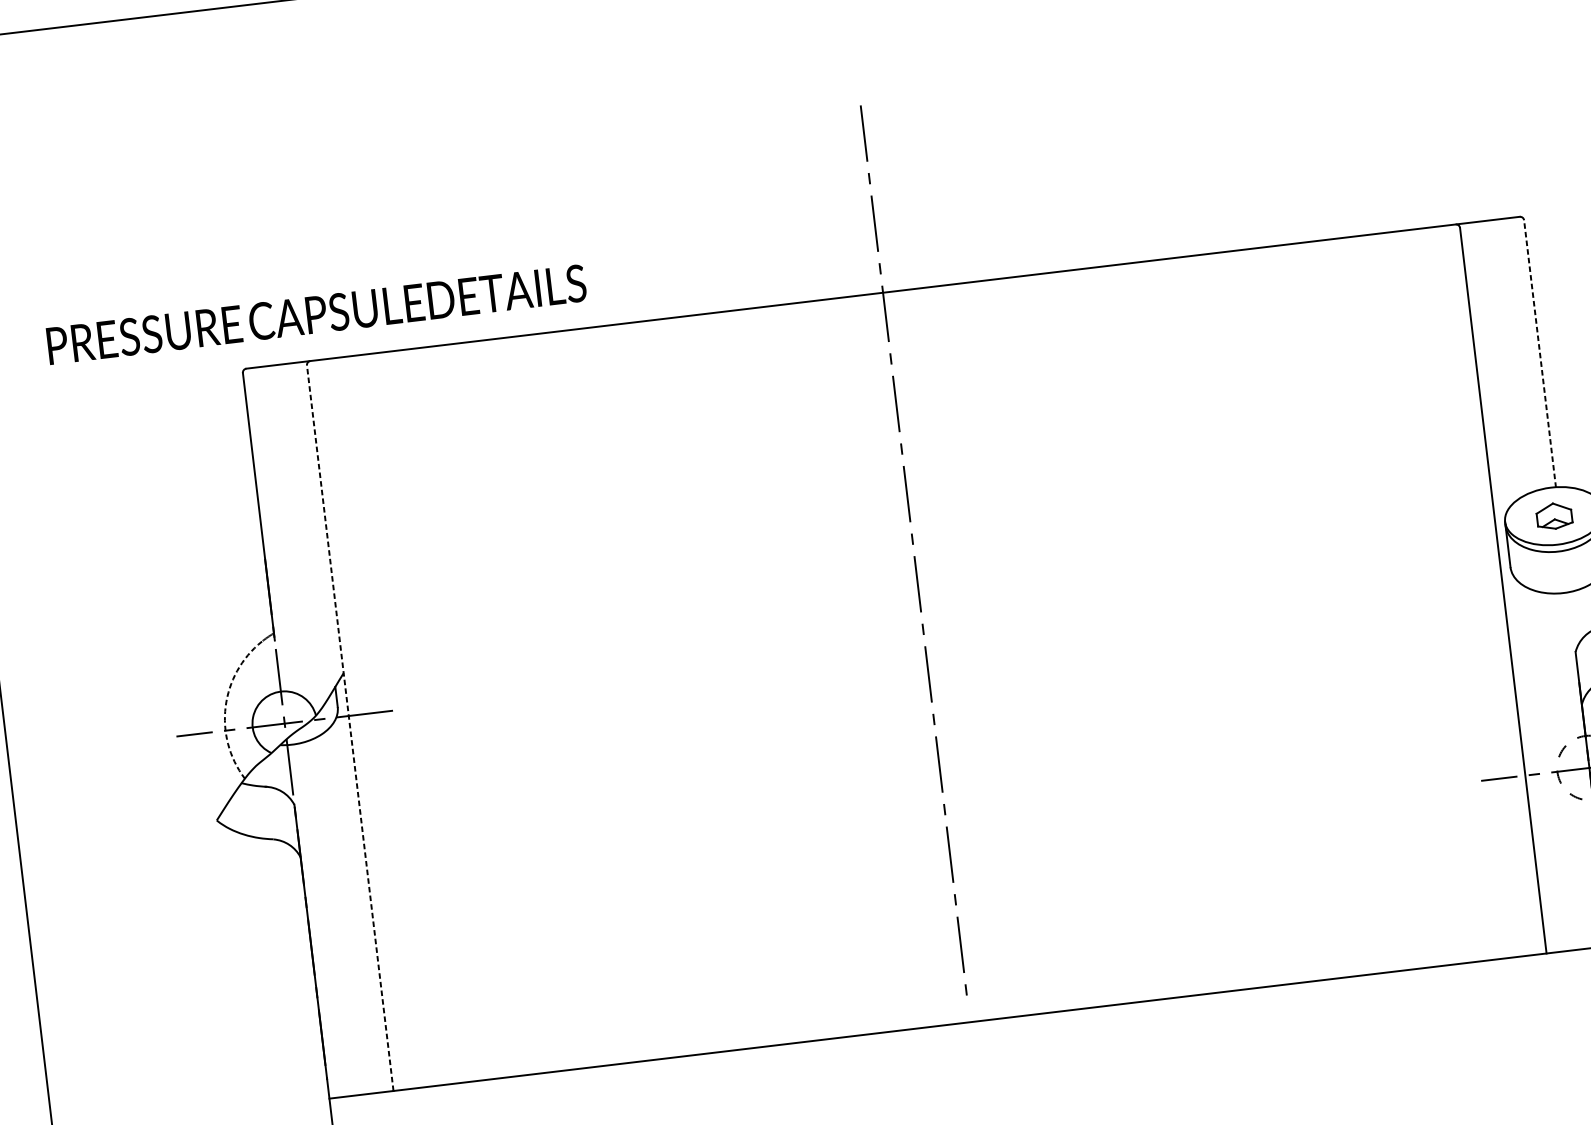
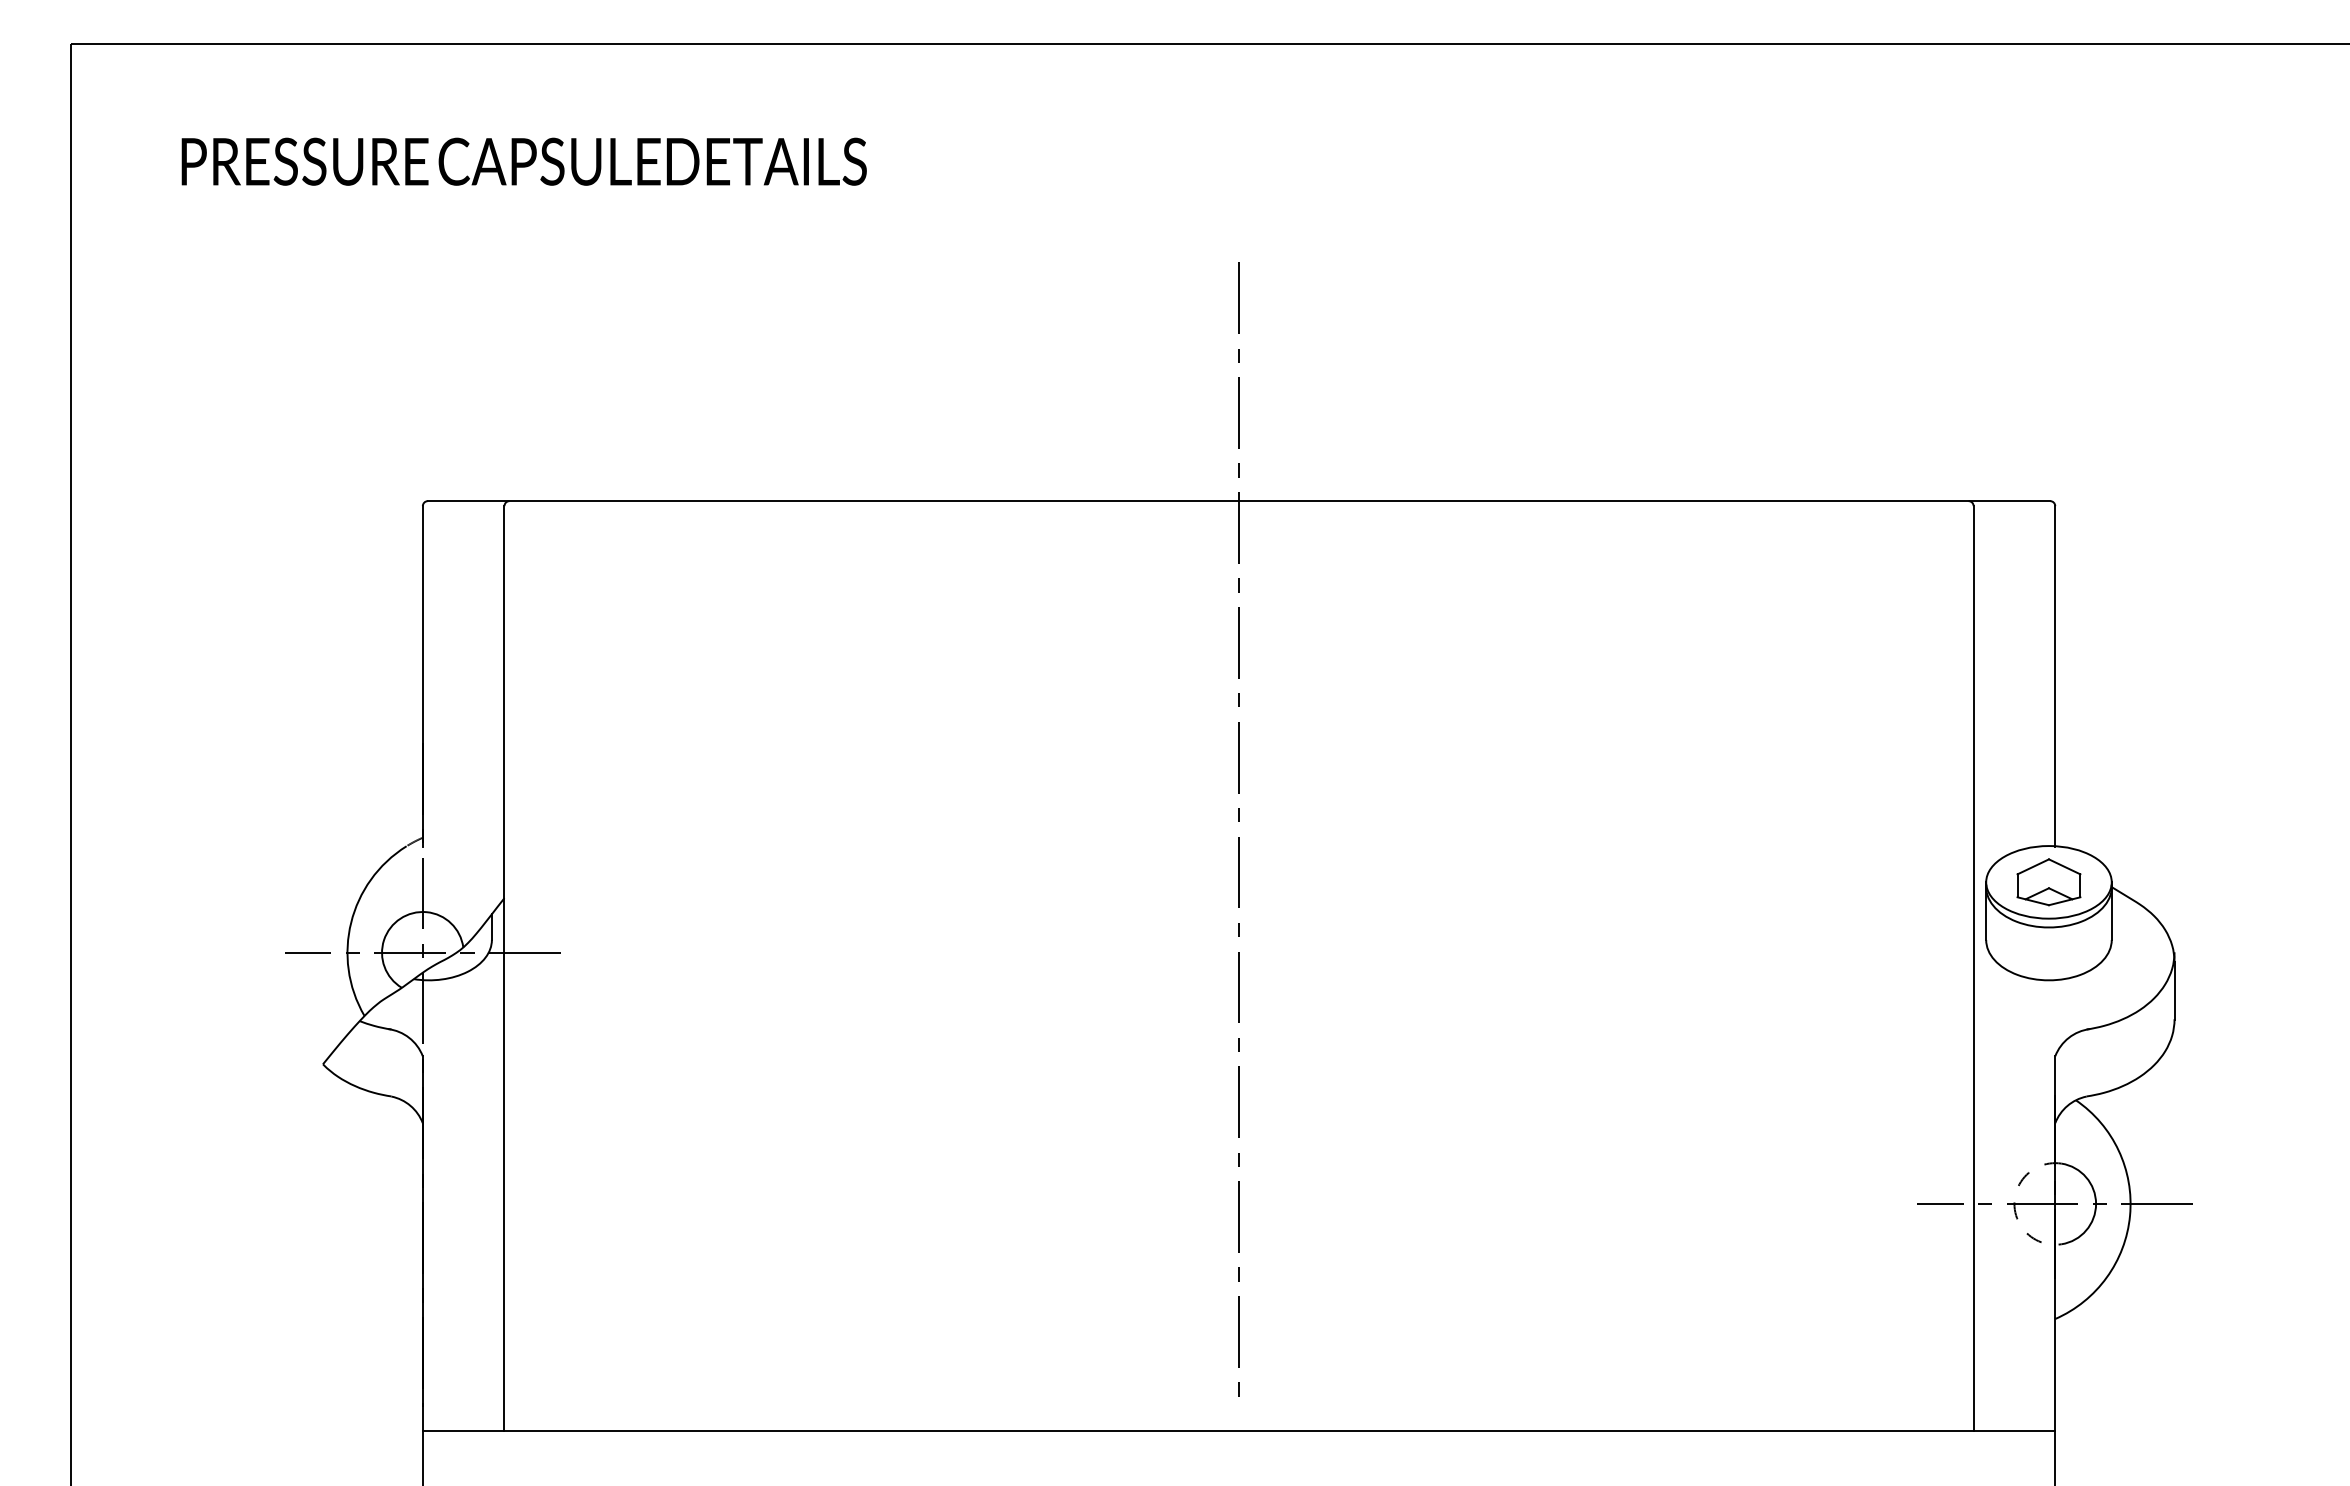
text: (316, 314) -> (523, 161), moved
line: (1540, 353) -> (2055, 676), dashed -> solid
part: (1554, 516) -> (2048, 882), size x1.43
arc: (225, 706) -> (351, 922), dashed -> solid
line: (350, 727) -> (504, 967), dashed -> solid

